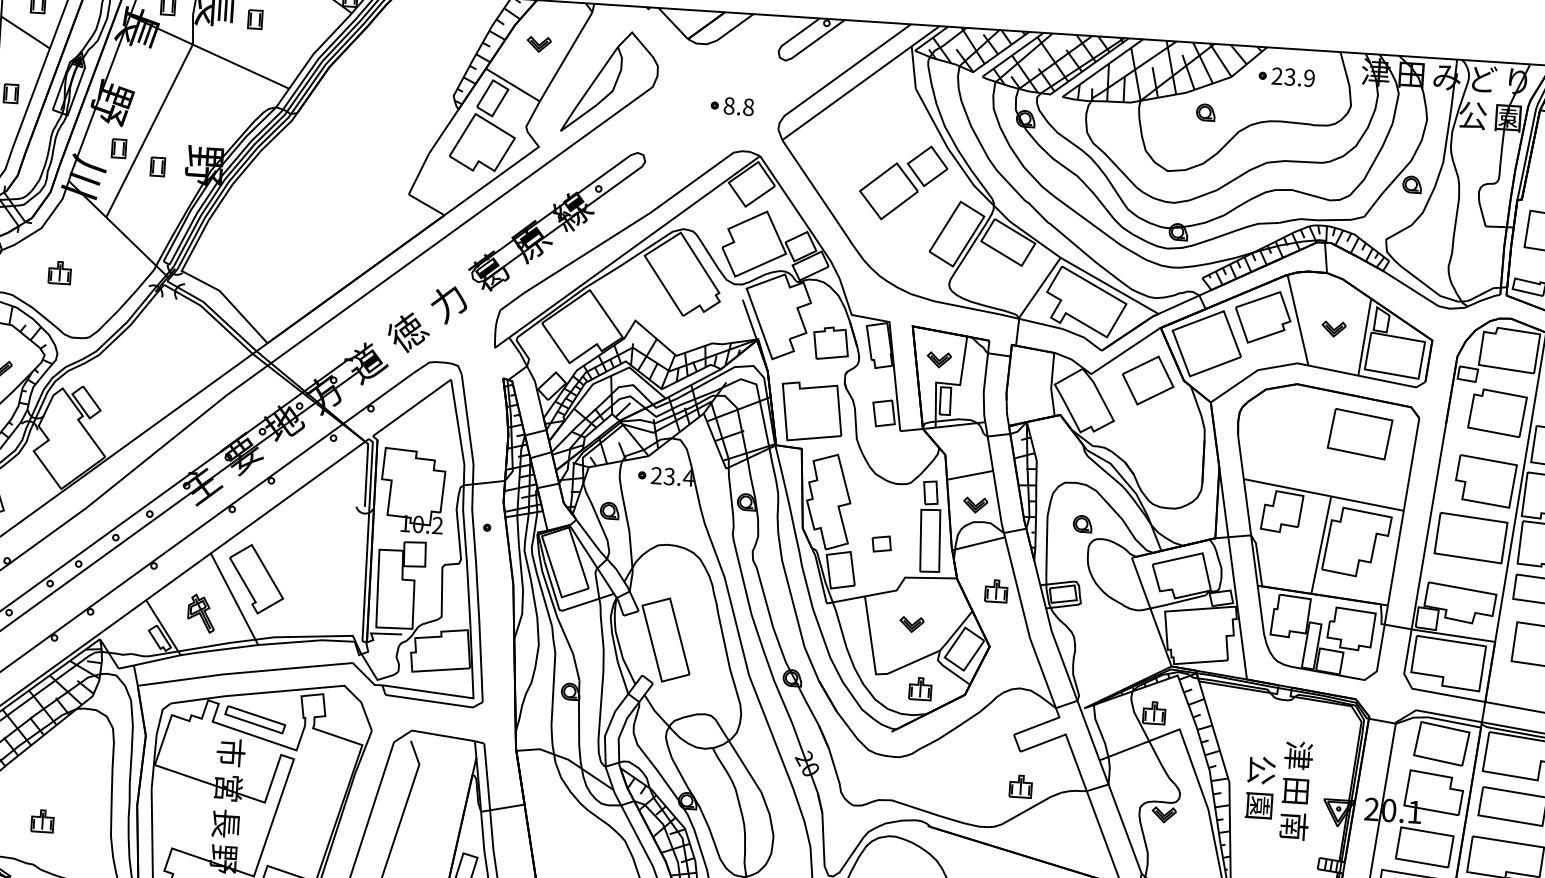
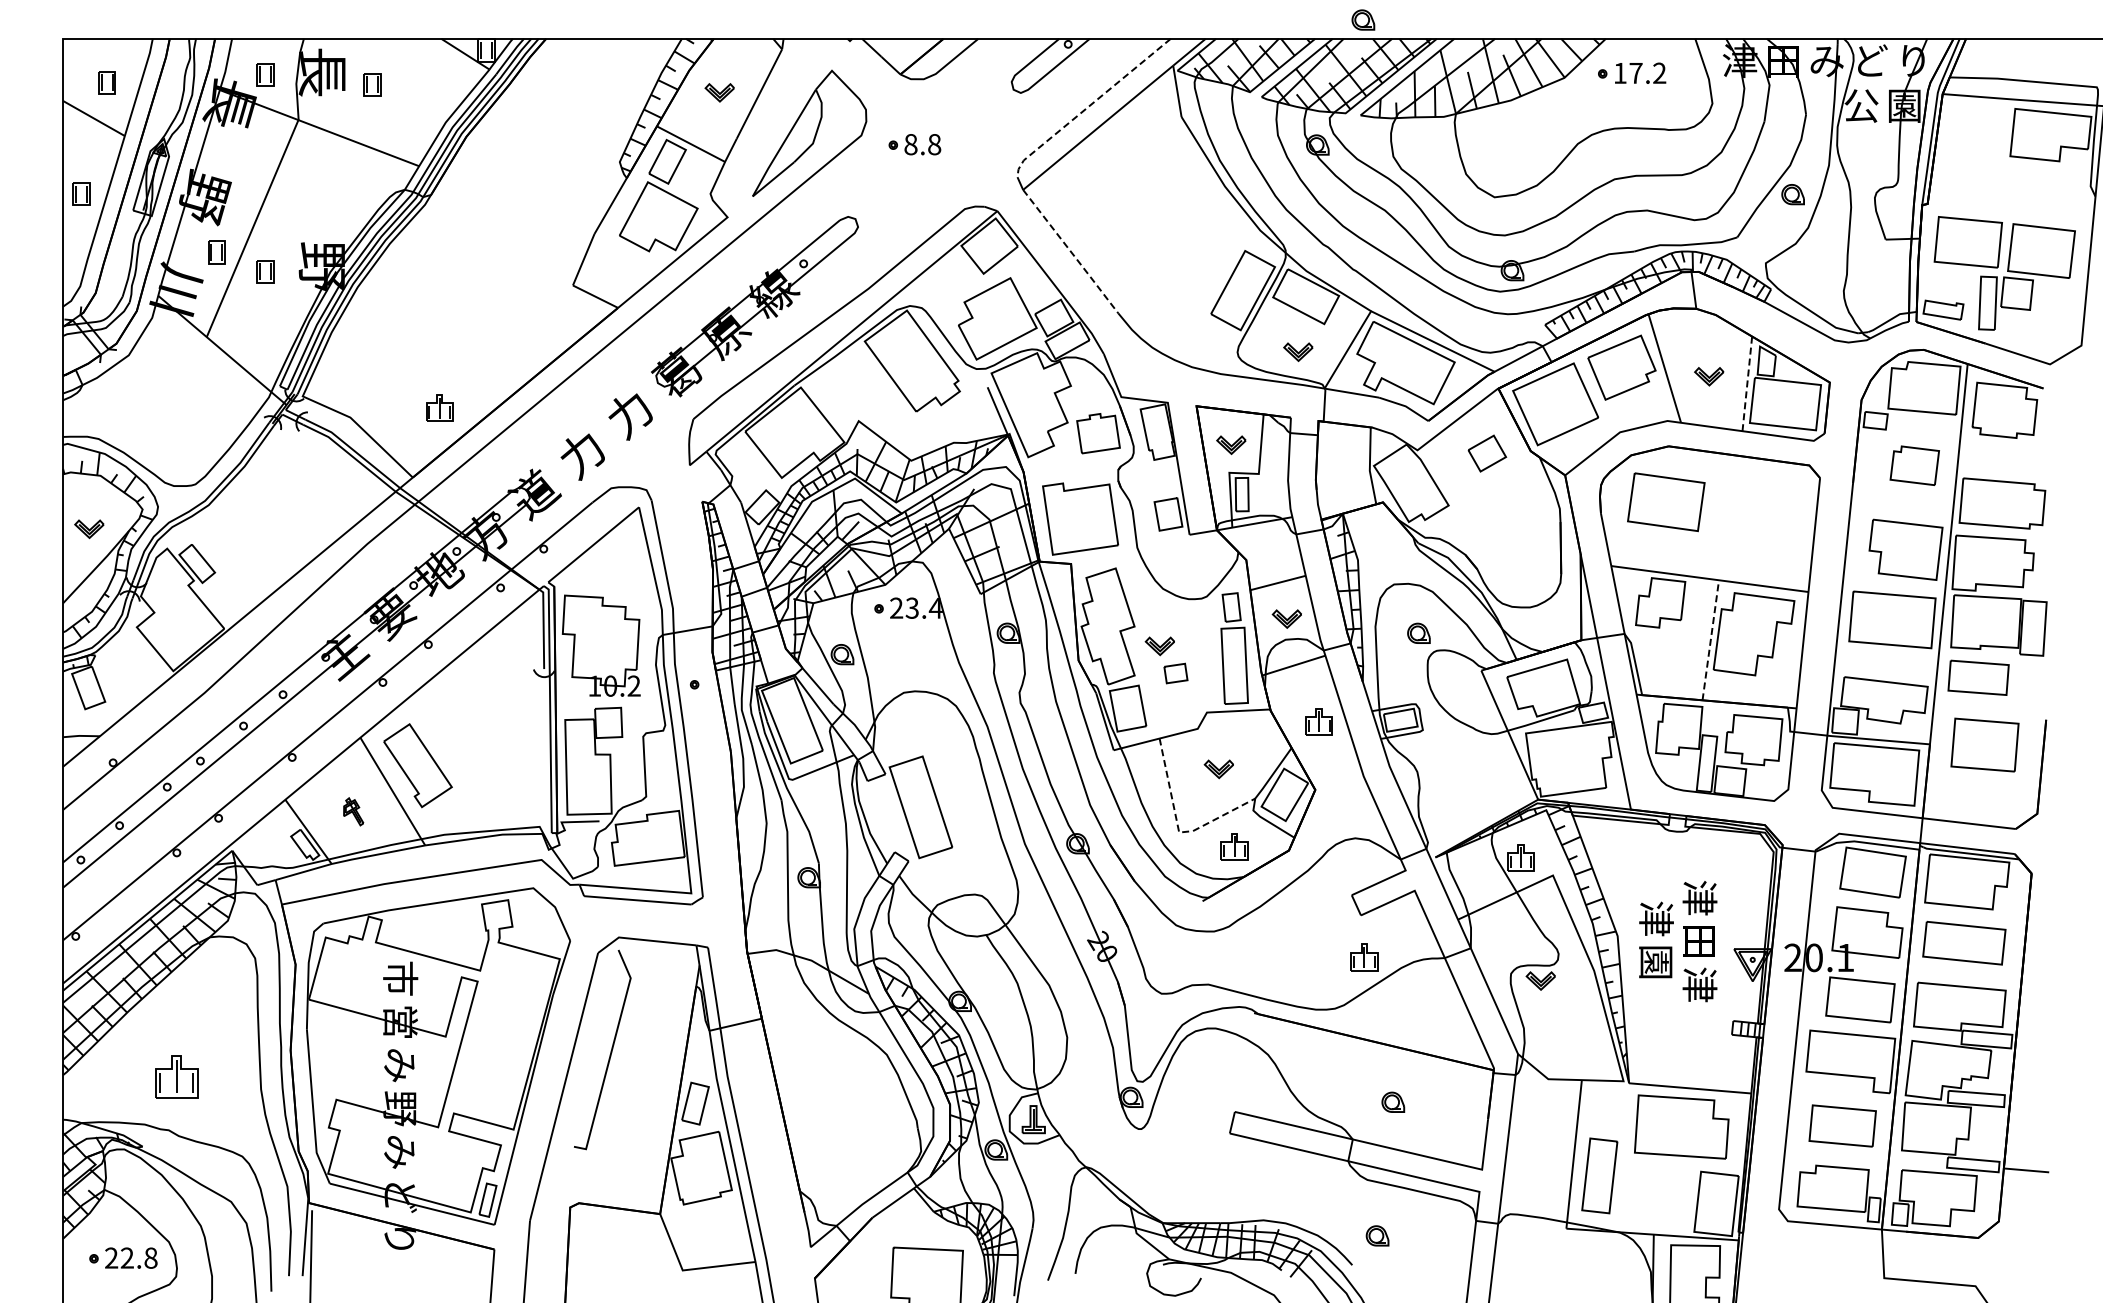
line: (841, 75) -> (1089, 106), solid -> dashed
text: (1292, 77) -> (1639, 73), 23.9 -> 17.2
part: (732, 106) -> (914, 144), moved
part: (1206, 112) -> (1363, 19), moved
part: (903, 182) -> (1173, 232), removed
line: (818, 193) -> (1071, 251), solid -> dashed
part: (59, 272) -> (439, 407), moved
part: (999, 286) -> (1298, 351), added
text: (408, 333) -> (583, 454), 徳 -> 力
line: (1364, 336) -> (1747, 383), solid -> dashed
part: (1148, 380) -> (1487, 453), size x0.6
part: (1497, 412) -> (1914, 465), size x0.7
part: (1360, 434) -> (1666, 502), moved
part: (869, 521) -> (1159, 646), added
line: (1321, 545) -> (1710, 640), solid -> dashed
part: (201, 613) -> (353, 811), size x0.6
line: (875, 670) -> (1178, 827), solid -> dashed
part: (255, 719) -> (427, 936), removed
text: (1262, 769) -> (1656, 918), 公 -> 津
part: (42, 820) -> (176, 1076), size x1.6
text: (225, 823) -> (399, 1065), 長 -> み
text: (1293, 826) -> (1699, 984), 南 -> 津

